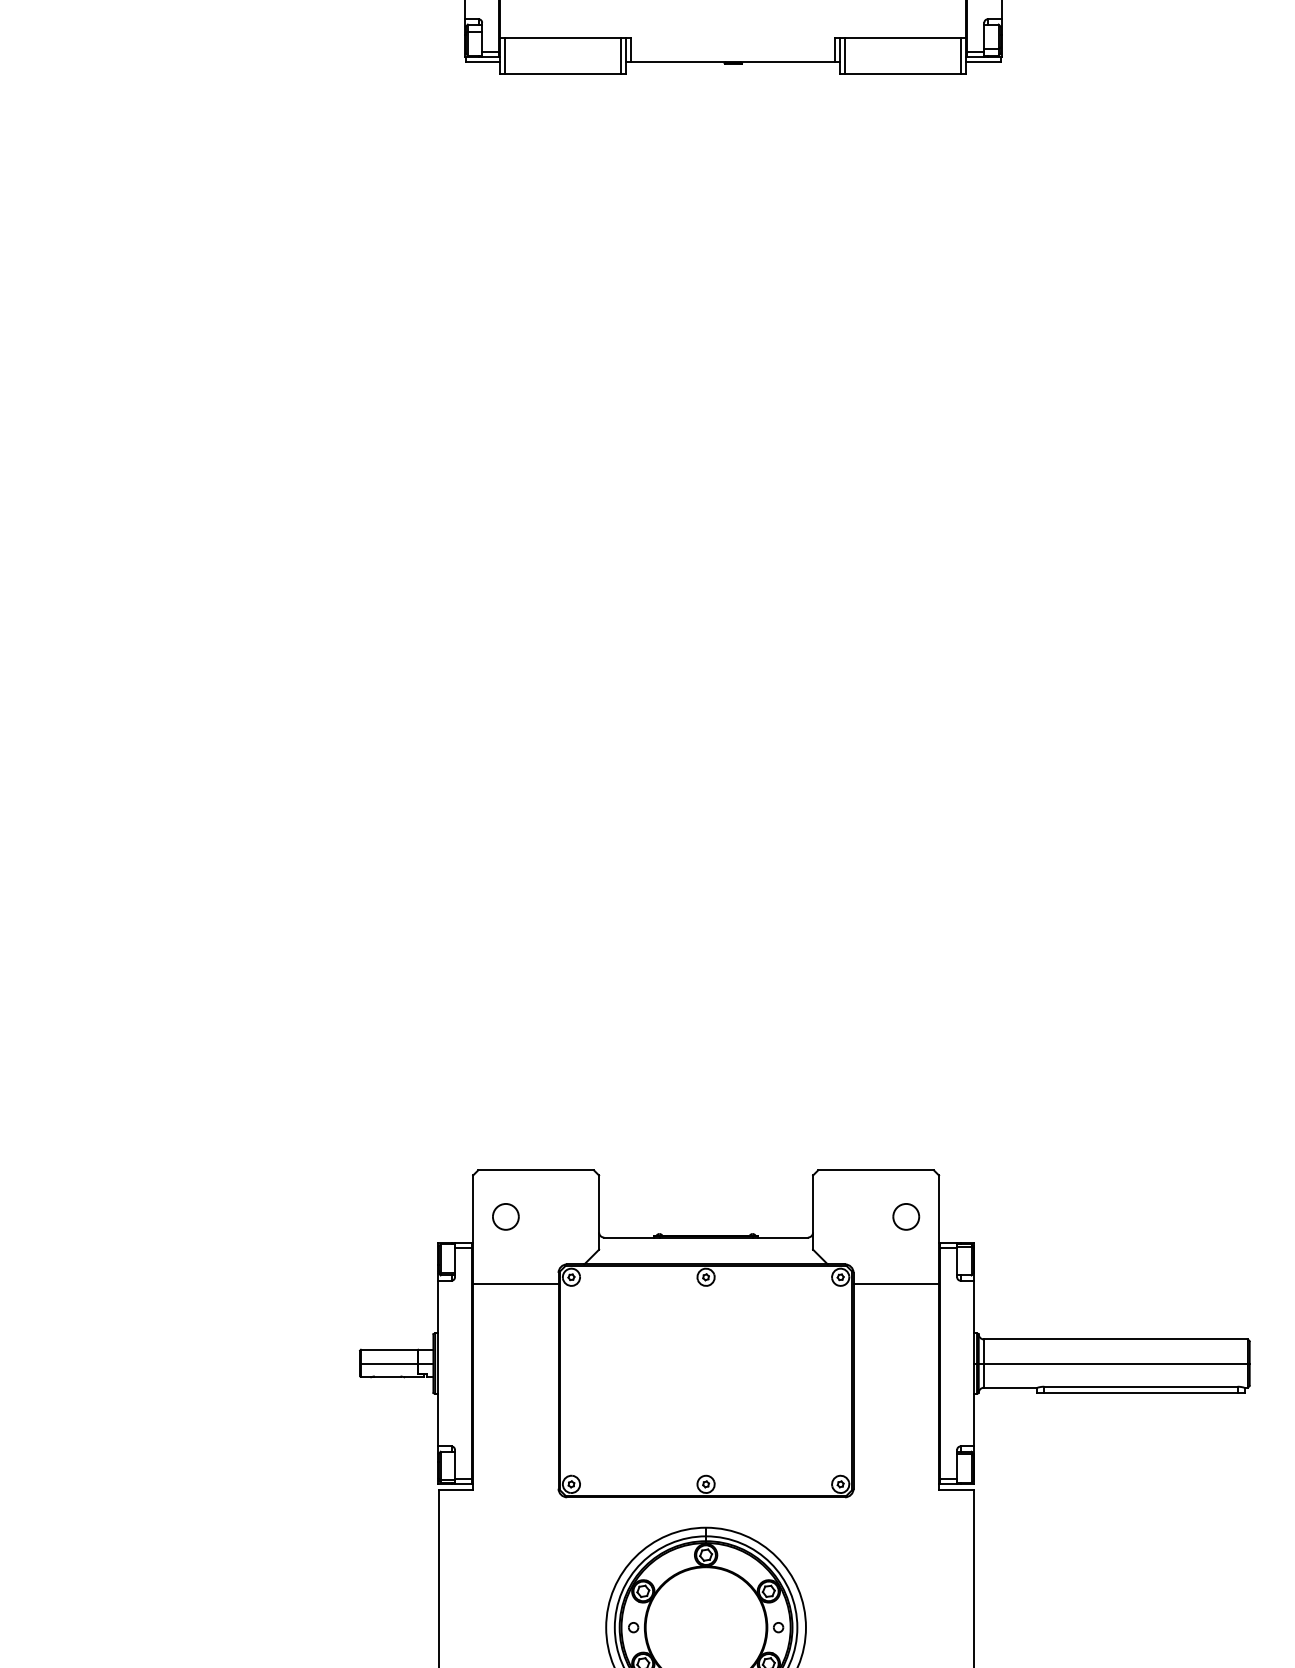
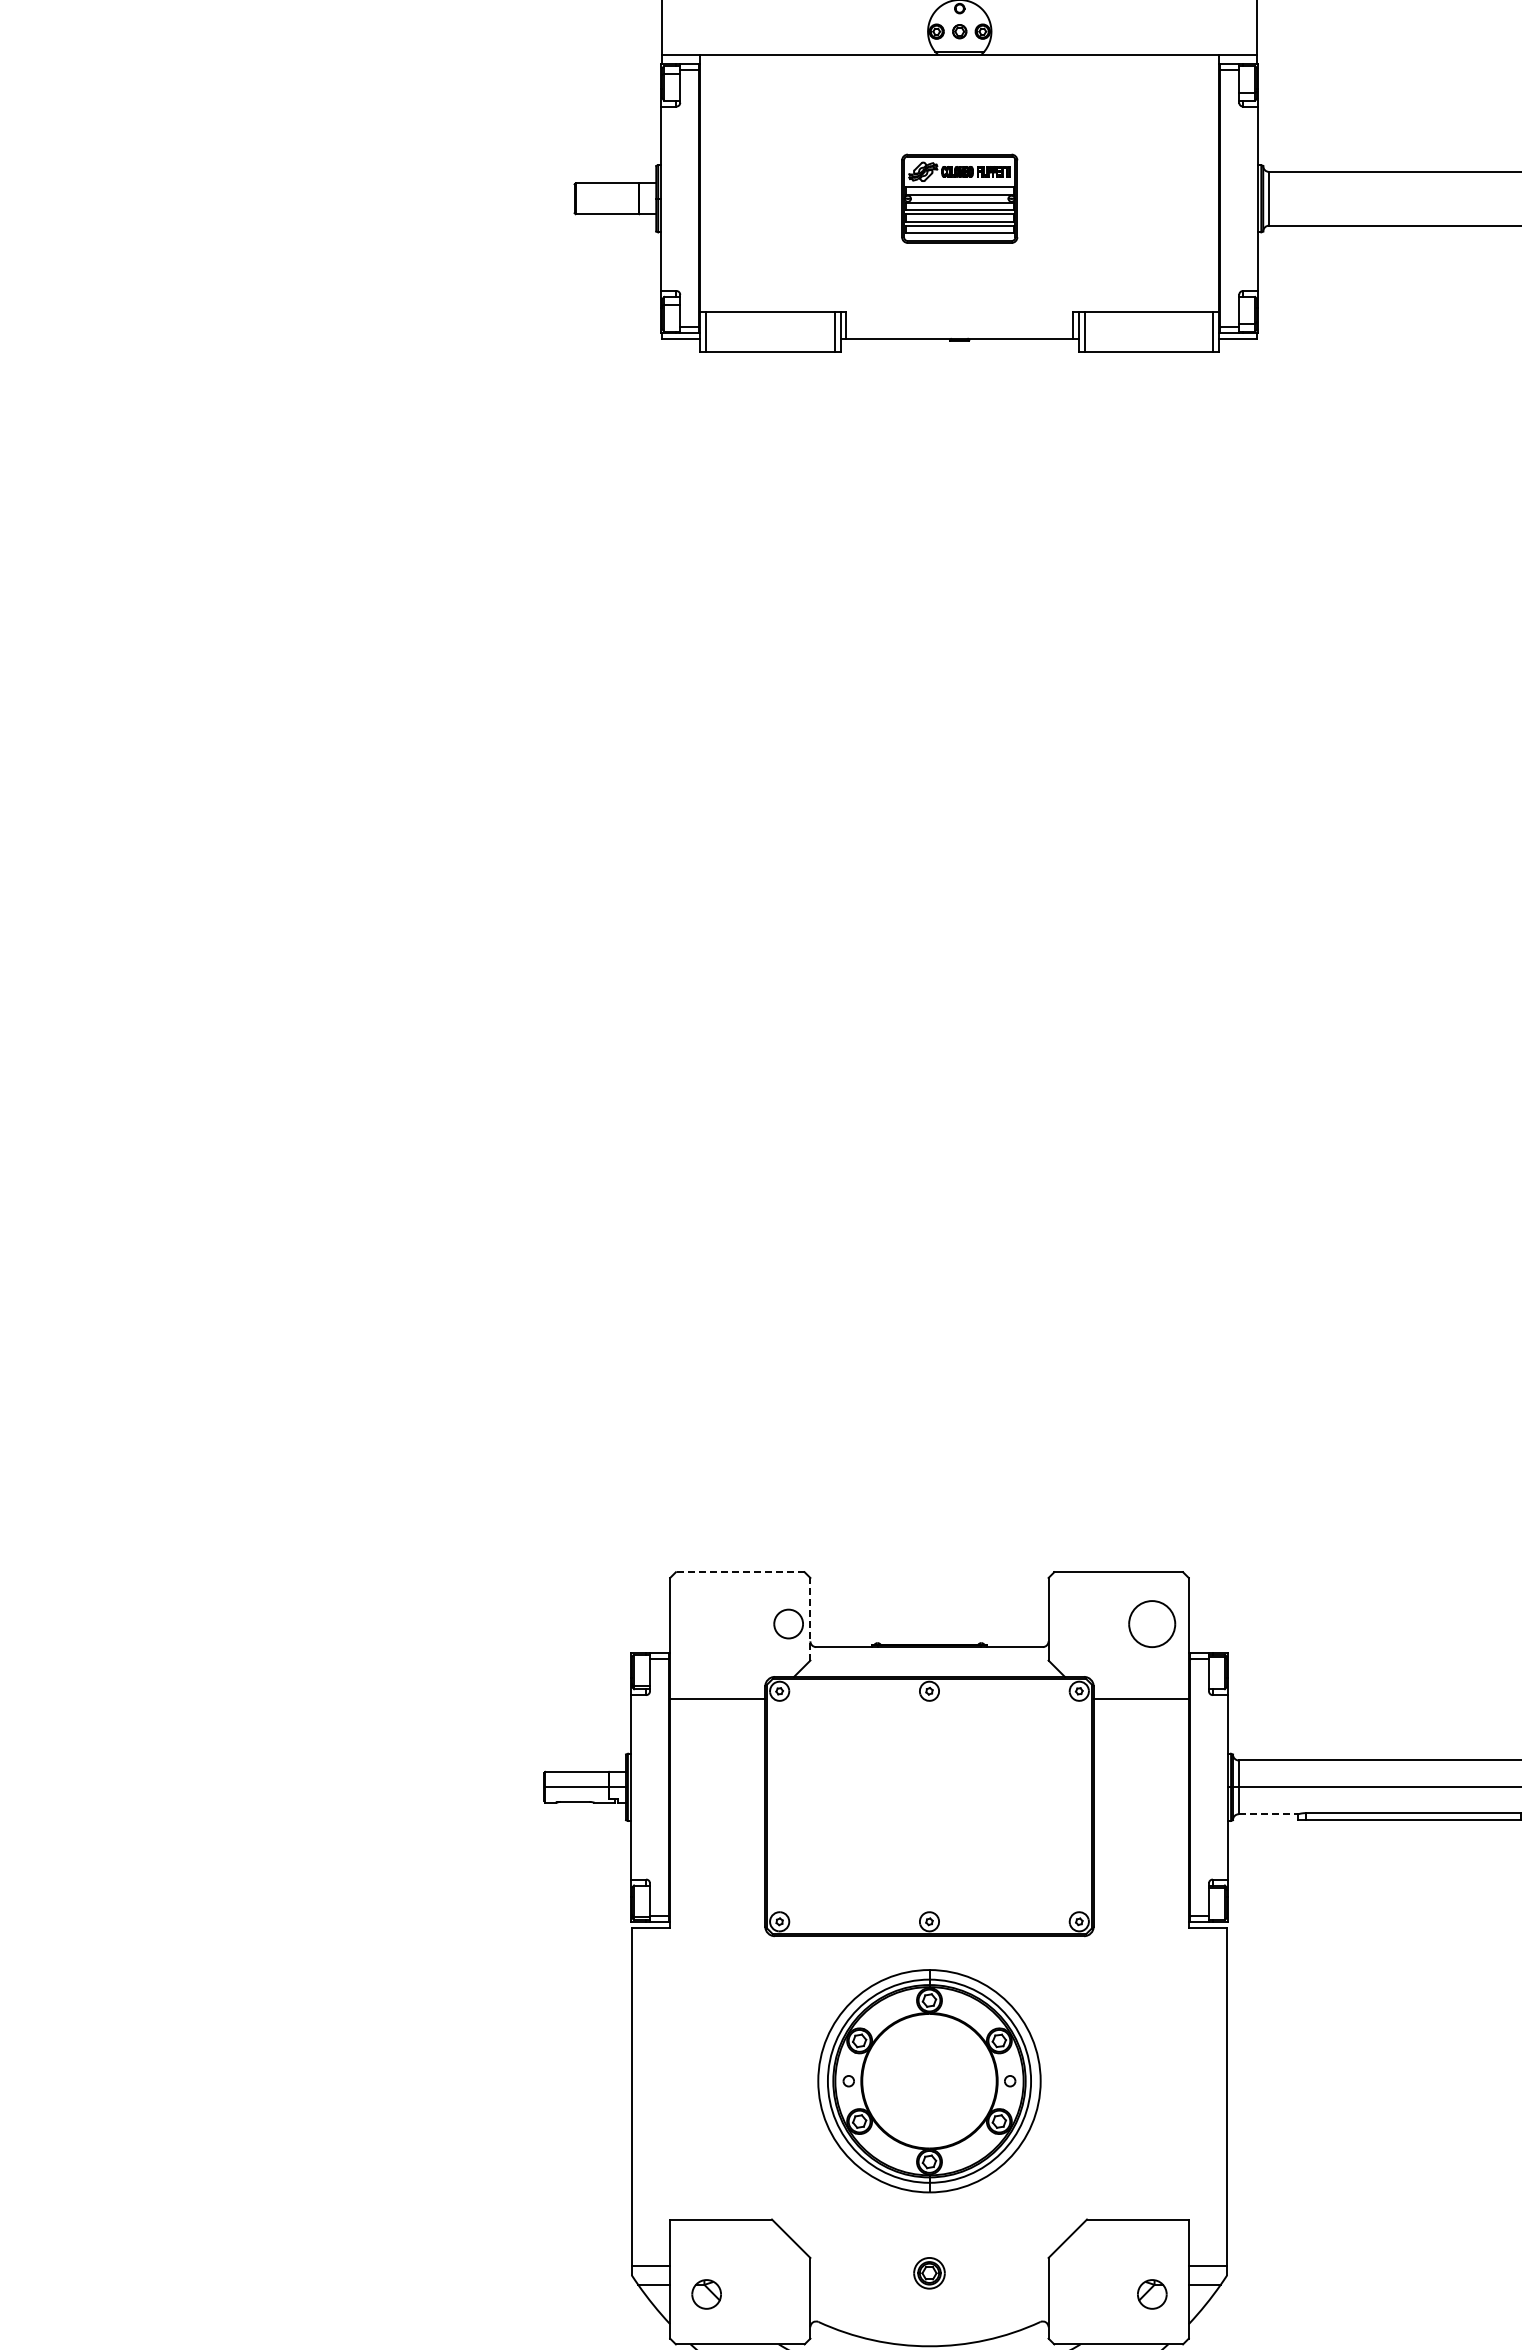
line: (535, 1170) -> (739, 1572), solid -> dashed
line: (599, 1211) -> (810, 1618), solid -> dashed
part: (505, 1216) -> (788, 1623), moved
part: (906, 1216) -> (1152, 1623), size x1.6
line: (1010, 1387) -> (1268, 1814), solid -> dashed

